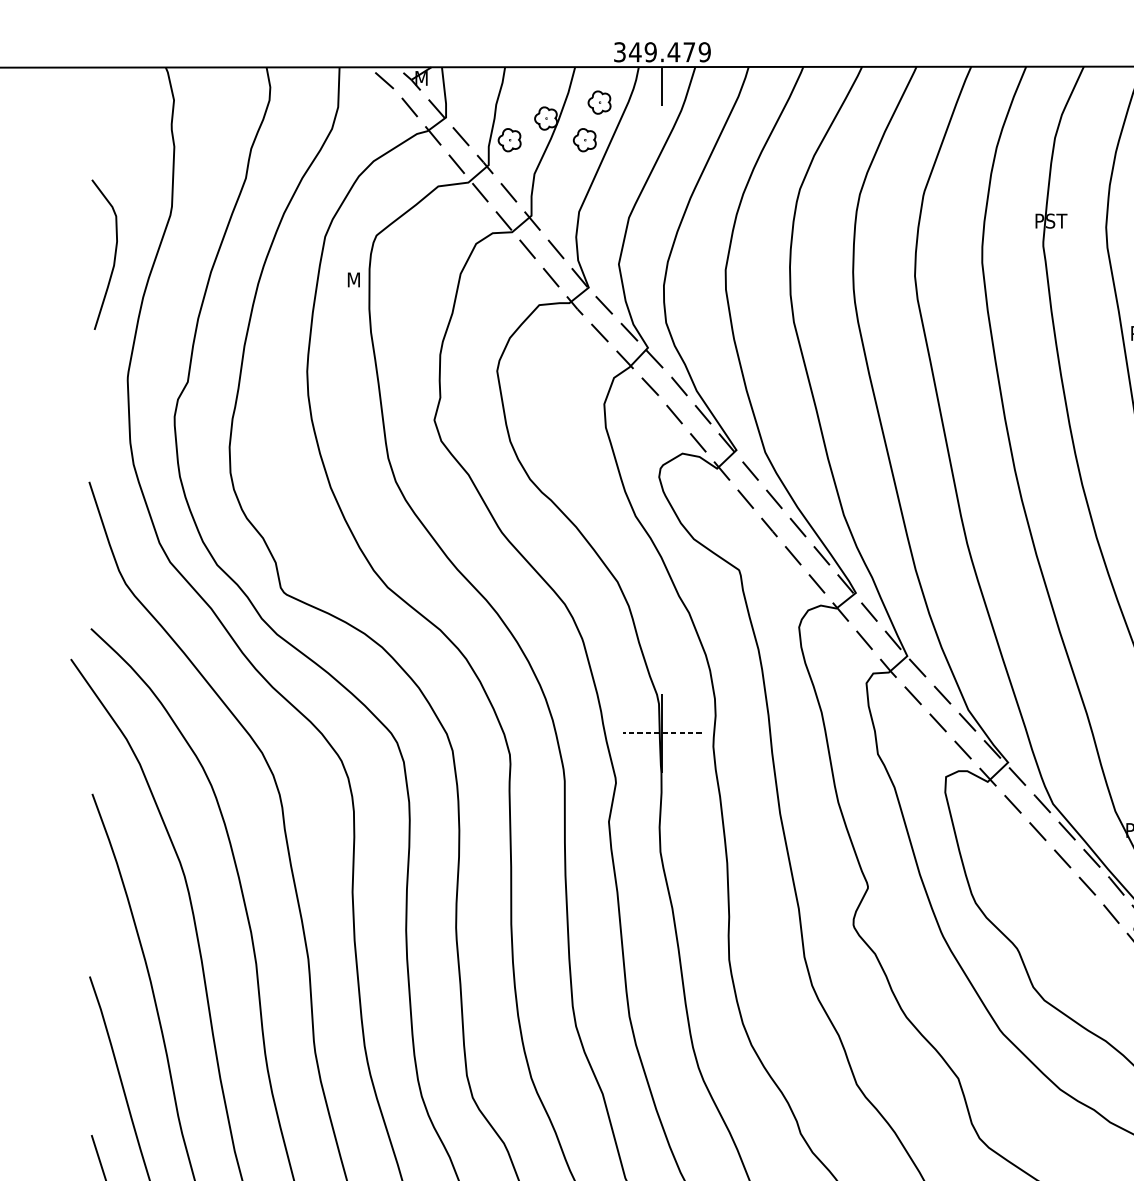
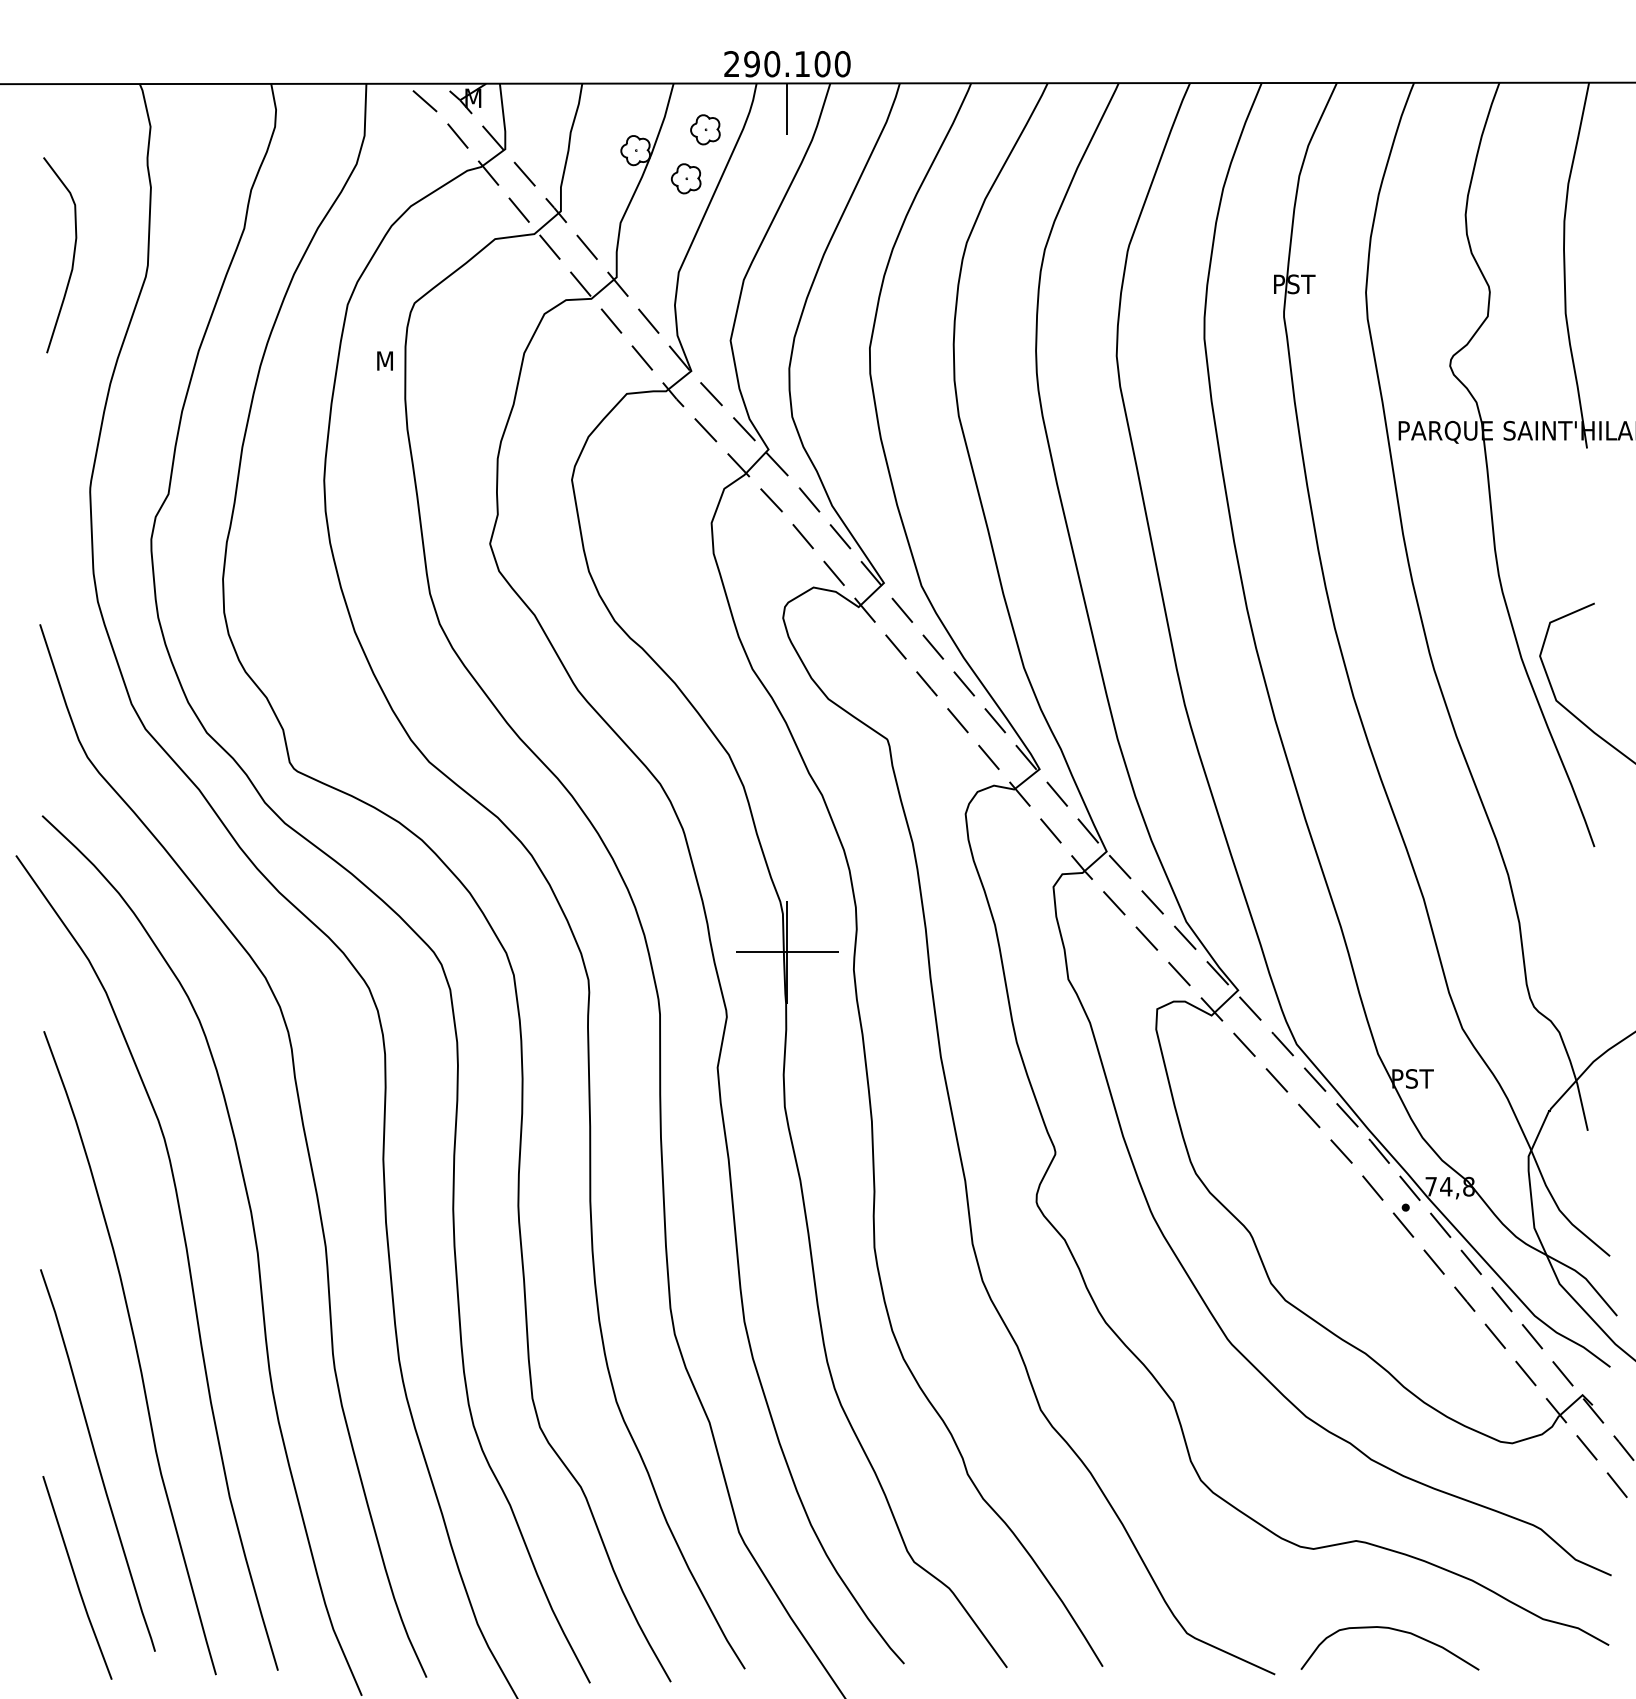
text: (662, 52) -> (787, 64), 349.479 -> 290.100
part: (509, 139) -> (588, 178), removed
curve: (114, 257) -> (72, 258), moved
line: (661, 733) -> (786, 952), dashed -> solid

